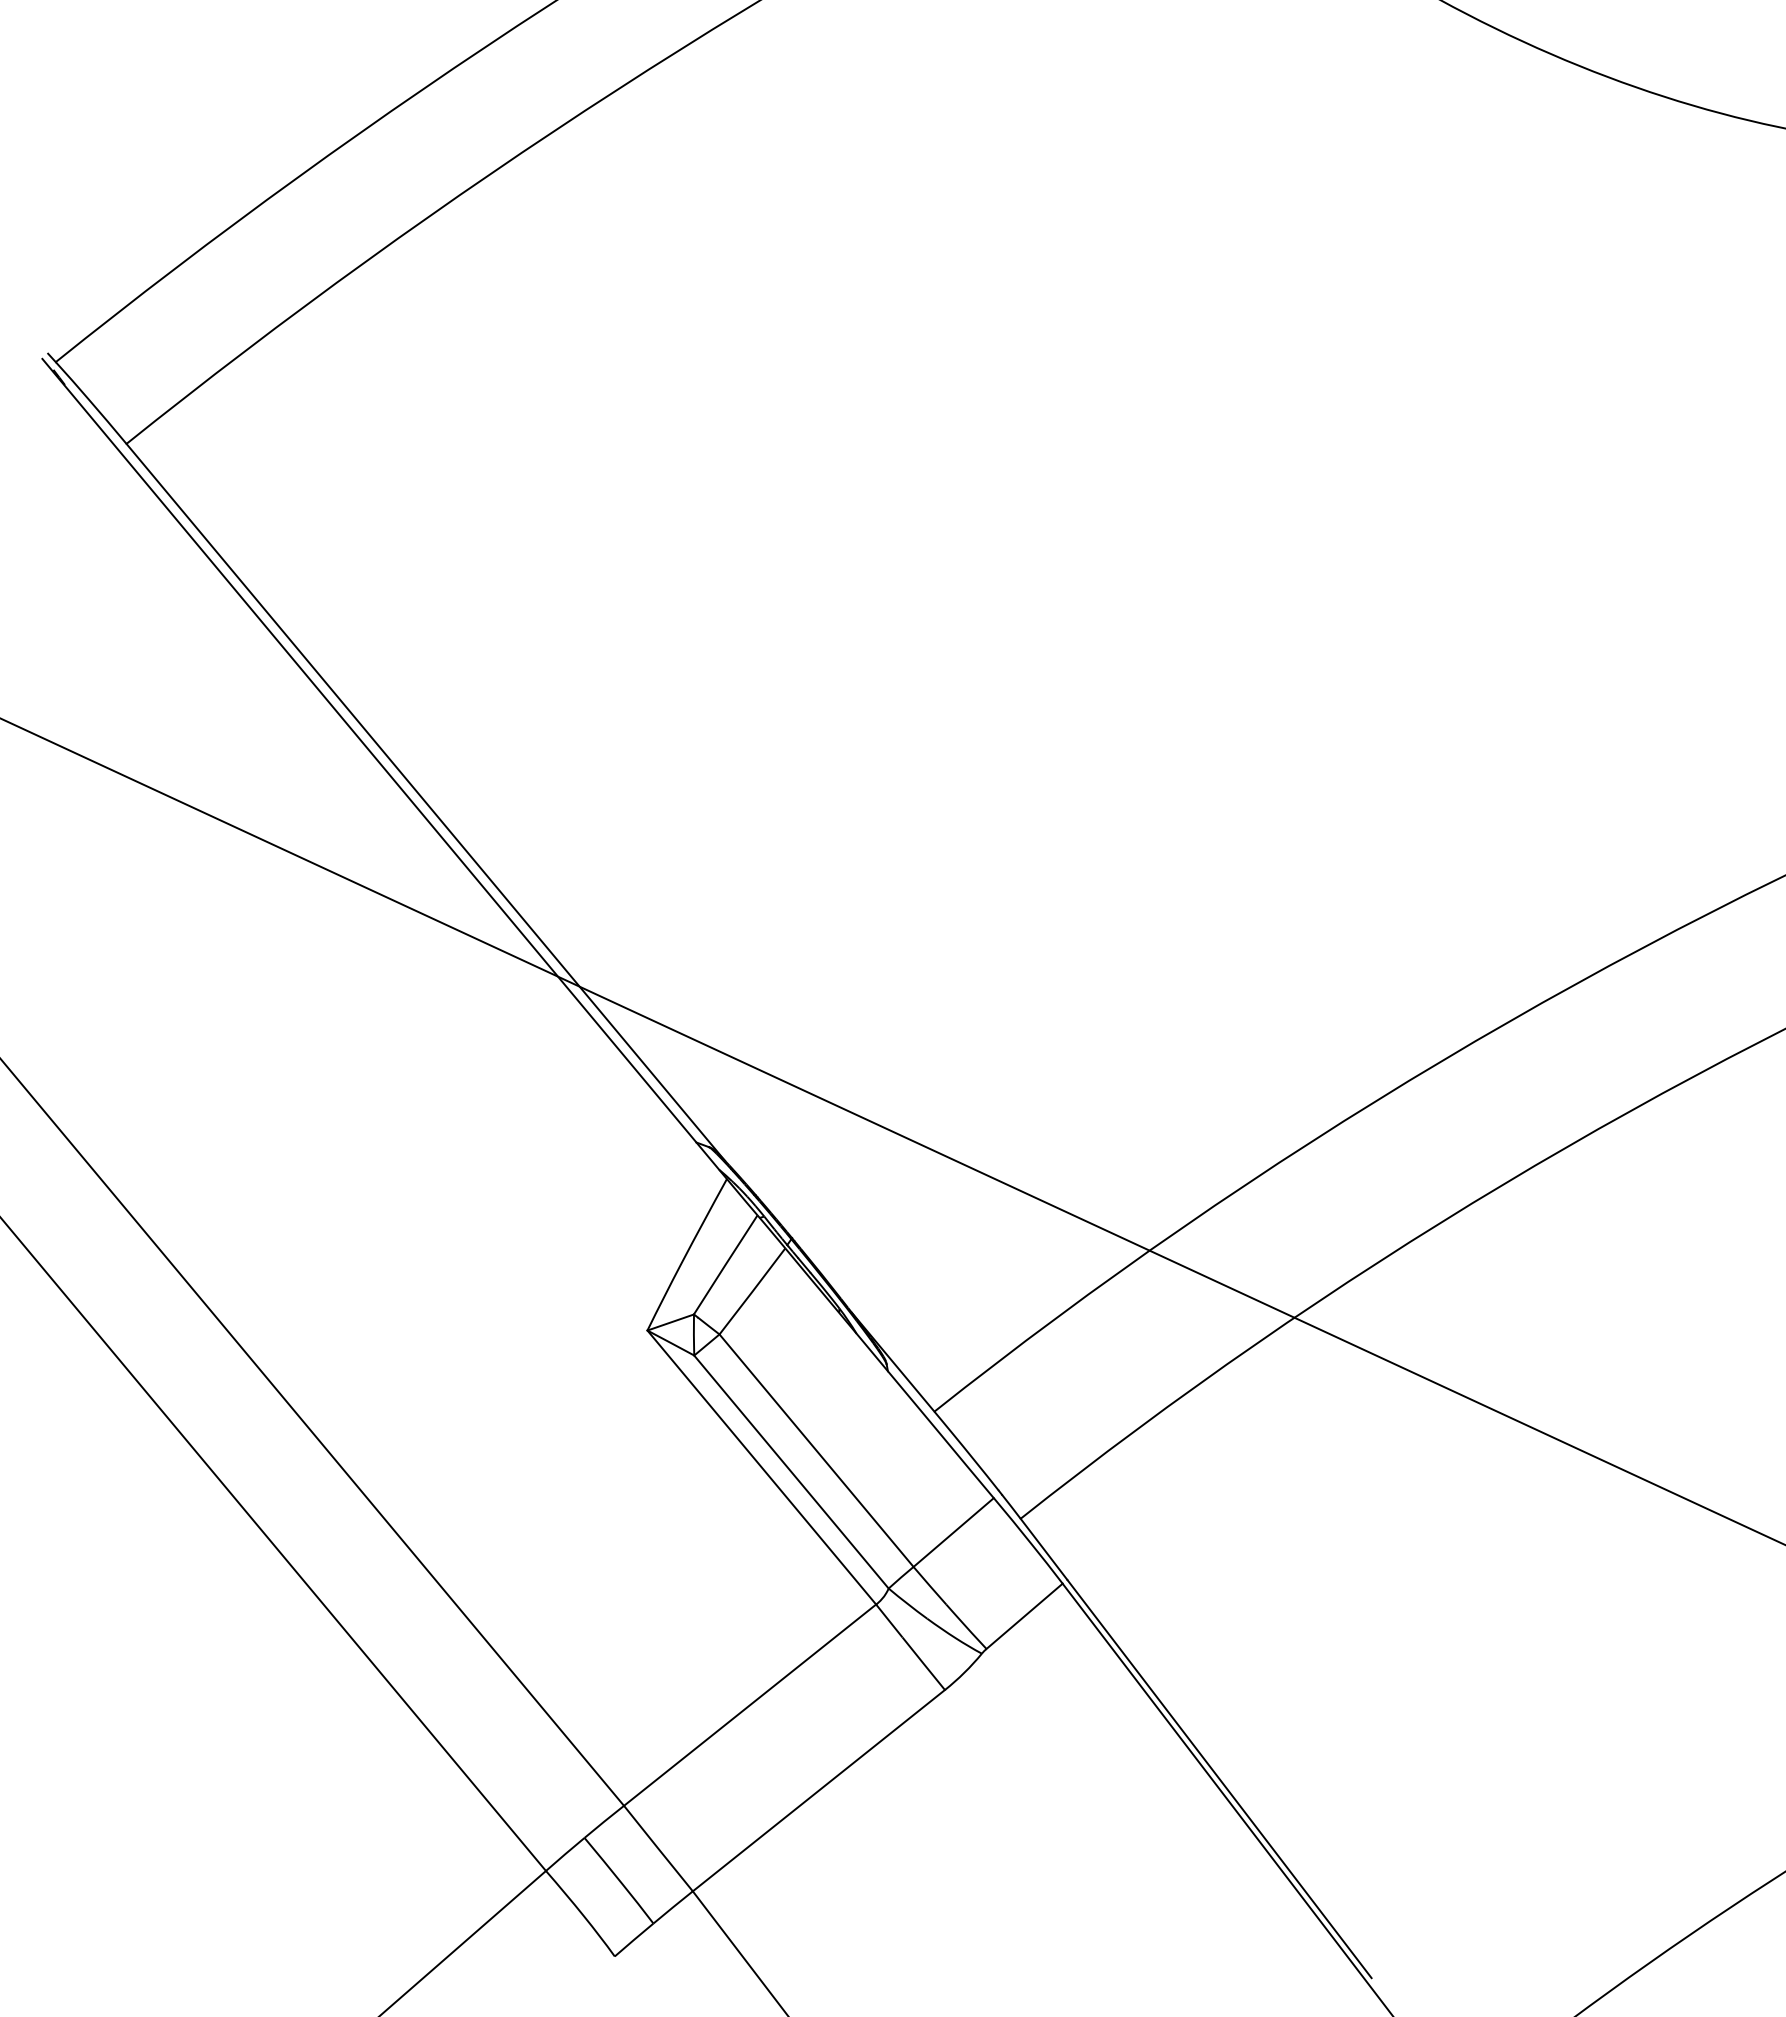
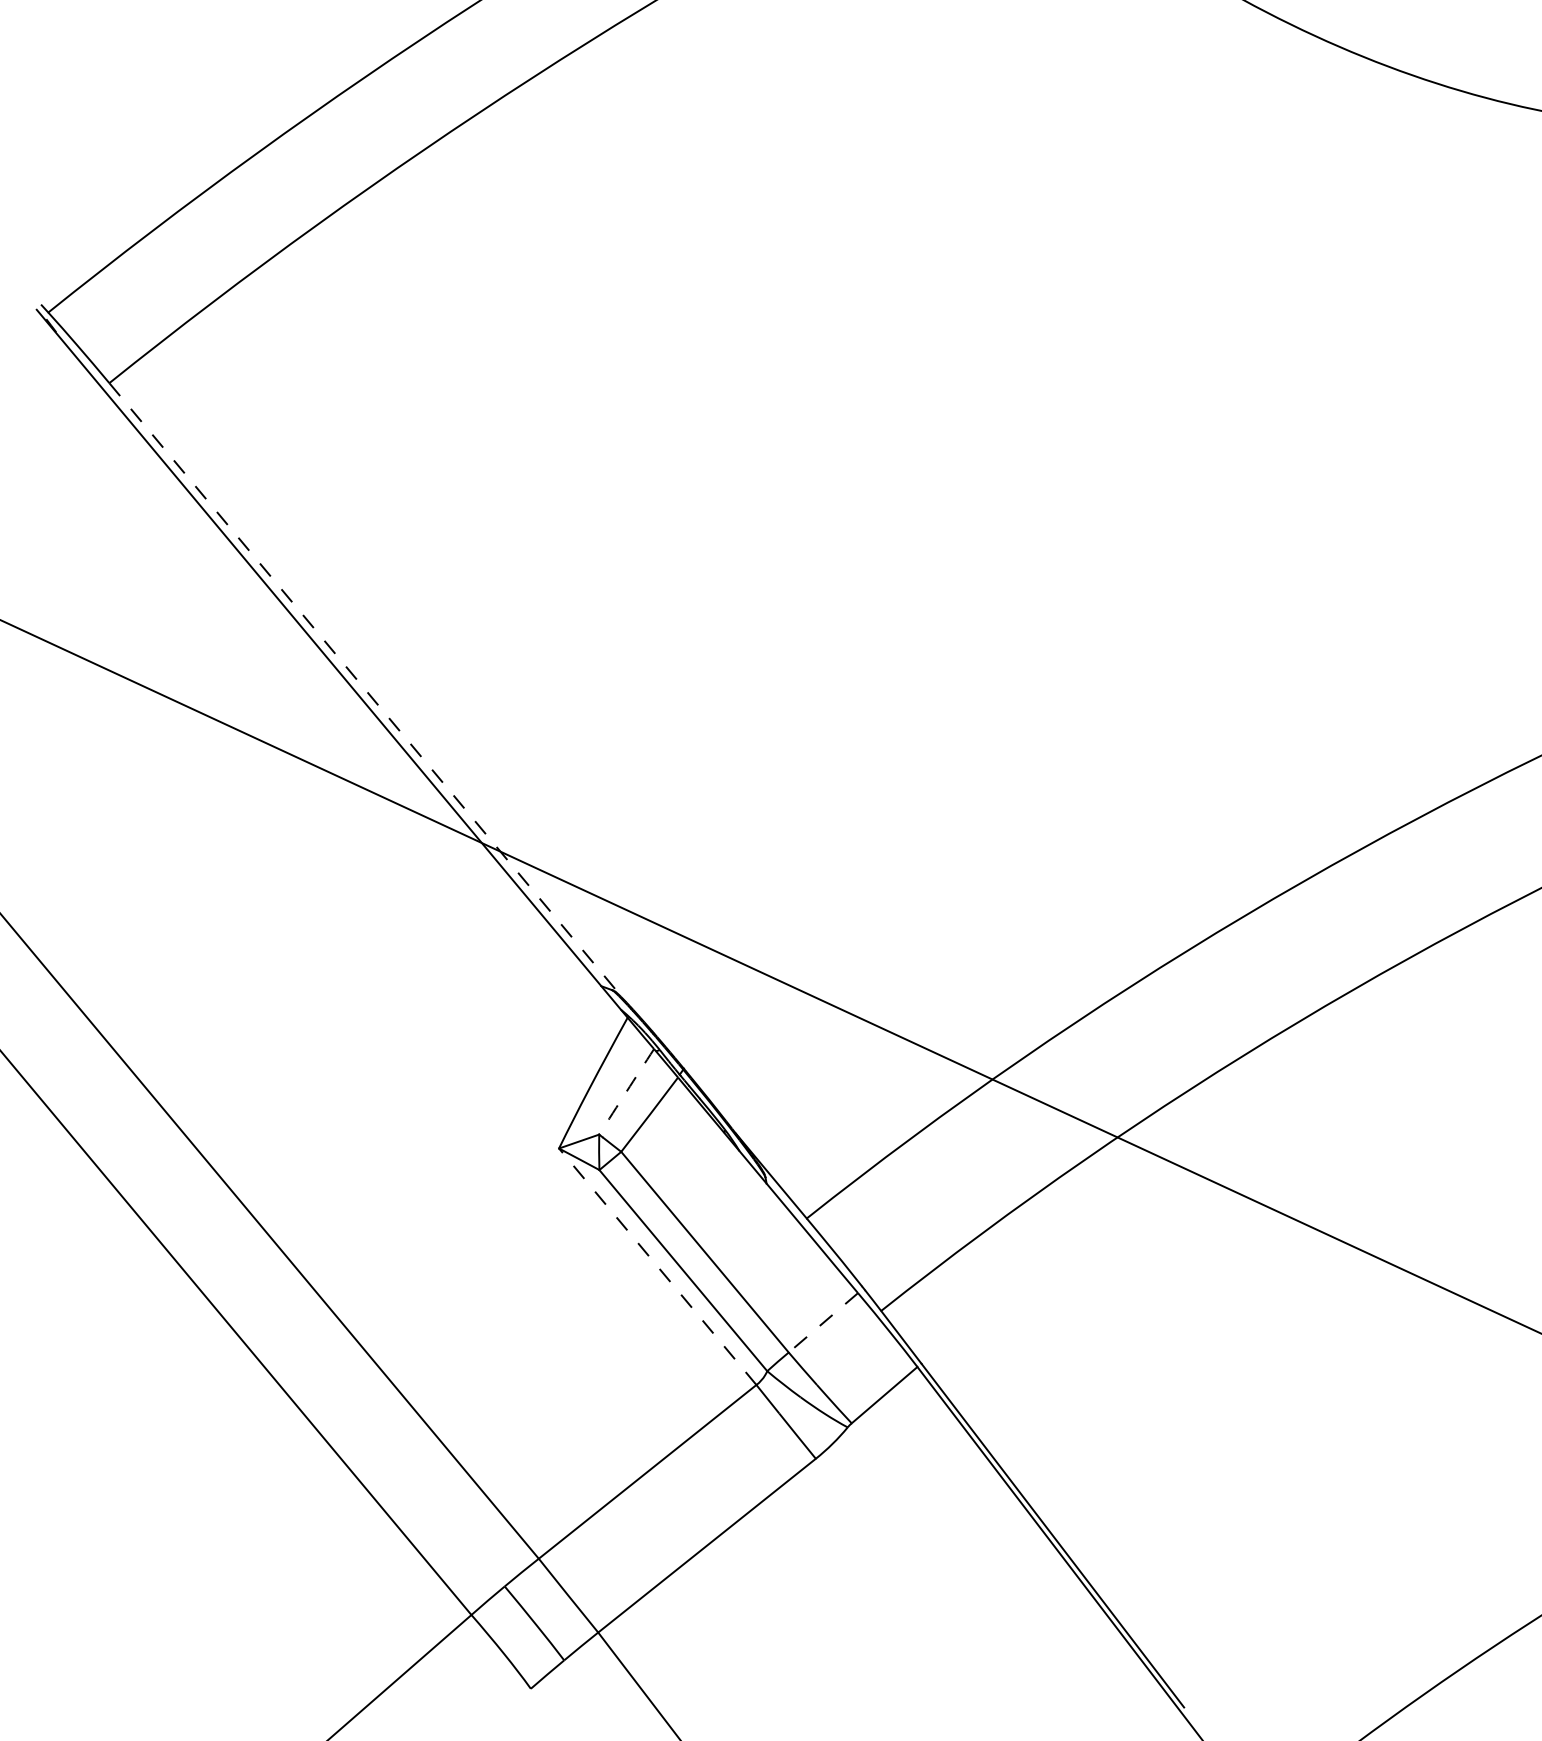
line: (426, 802) -> (368, 692), solid -> dashed
arc: (725, 1264) -> (626, 1091), solid -> dashed
line: (761, 1467) -> (657, 1266), solid -> dashed
line: (953, 1532) -> (823, 1322), solid -> dashed

